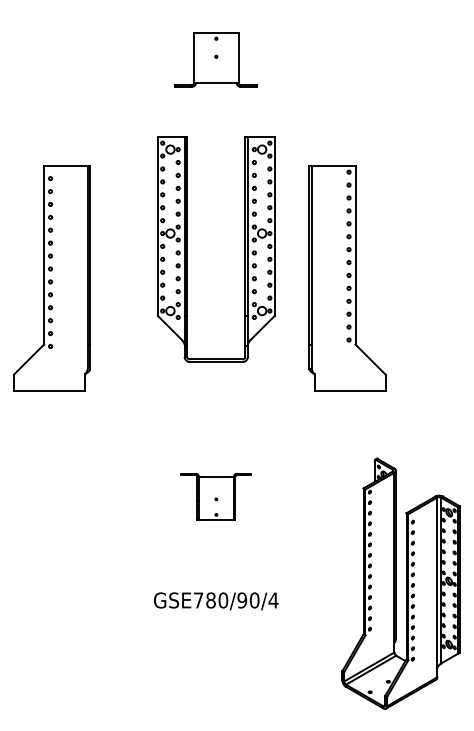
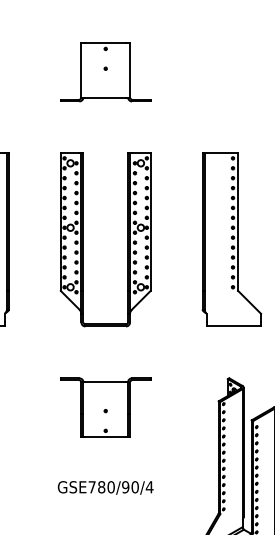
part: (216, 59) -> (105, 71), size x1.43
part: (187, 249) -> (83, 240), moved
part: (347, 278) -> (231, 240), moved
part: (216, 496) -> (105, 407), size x1.67

